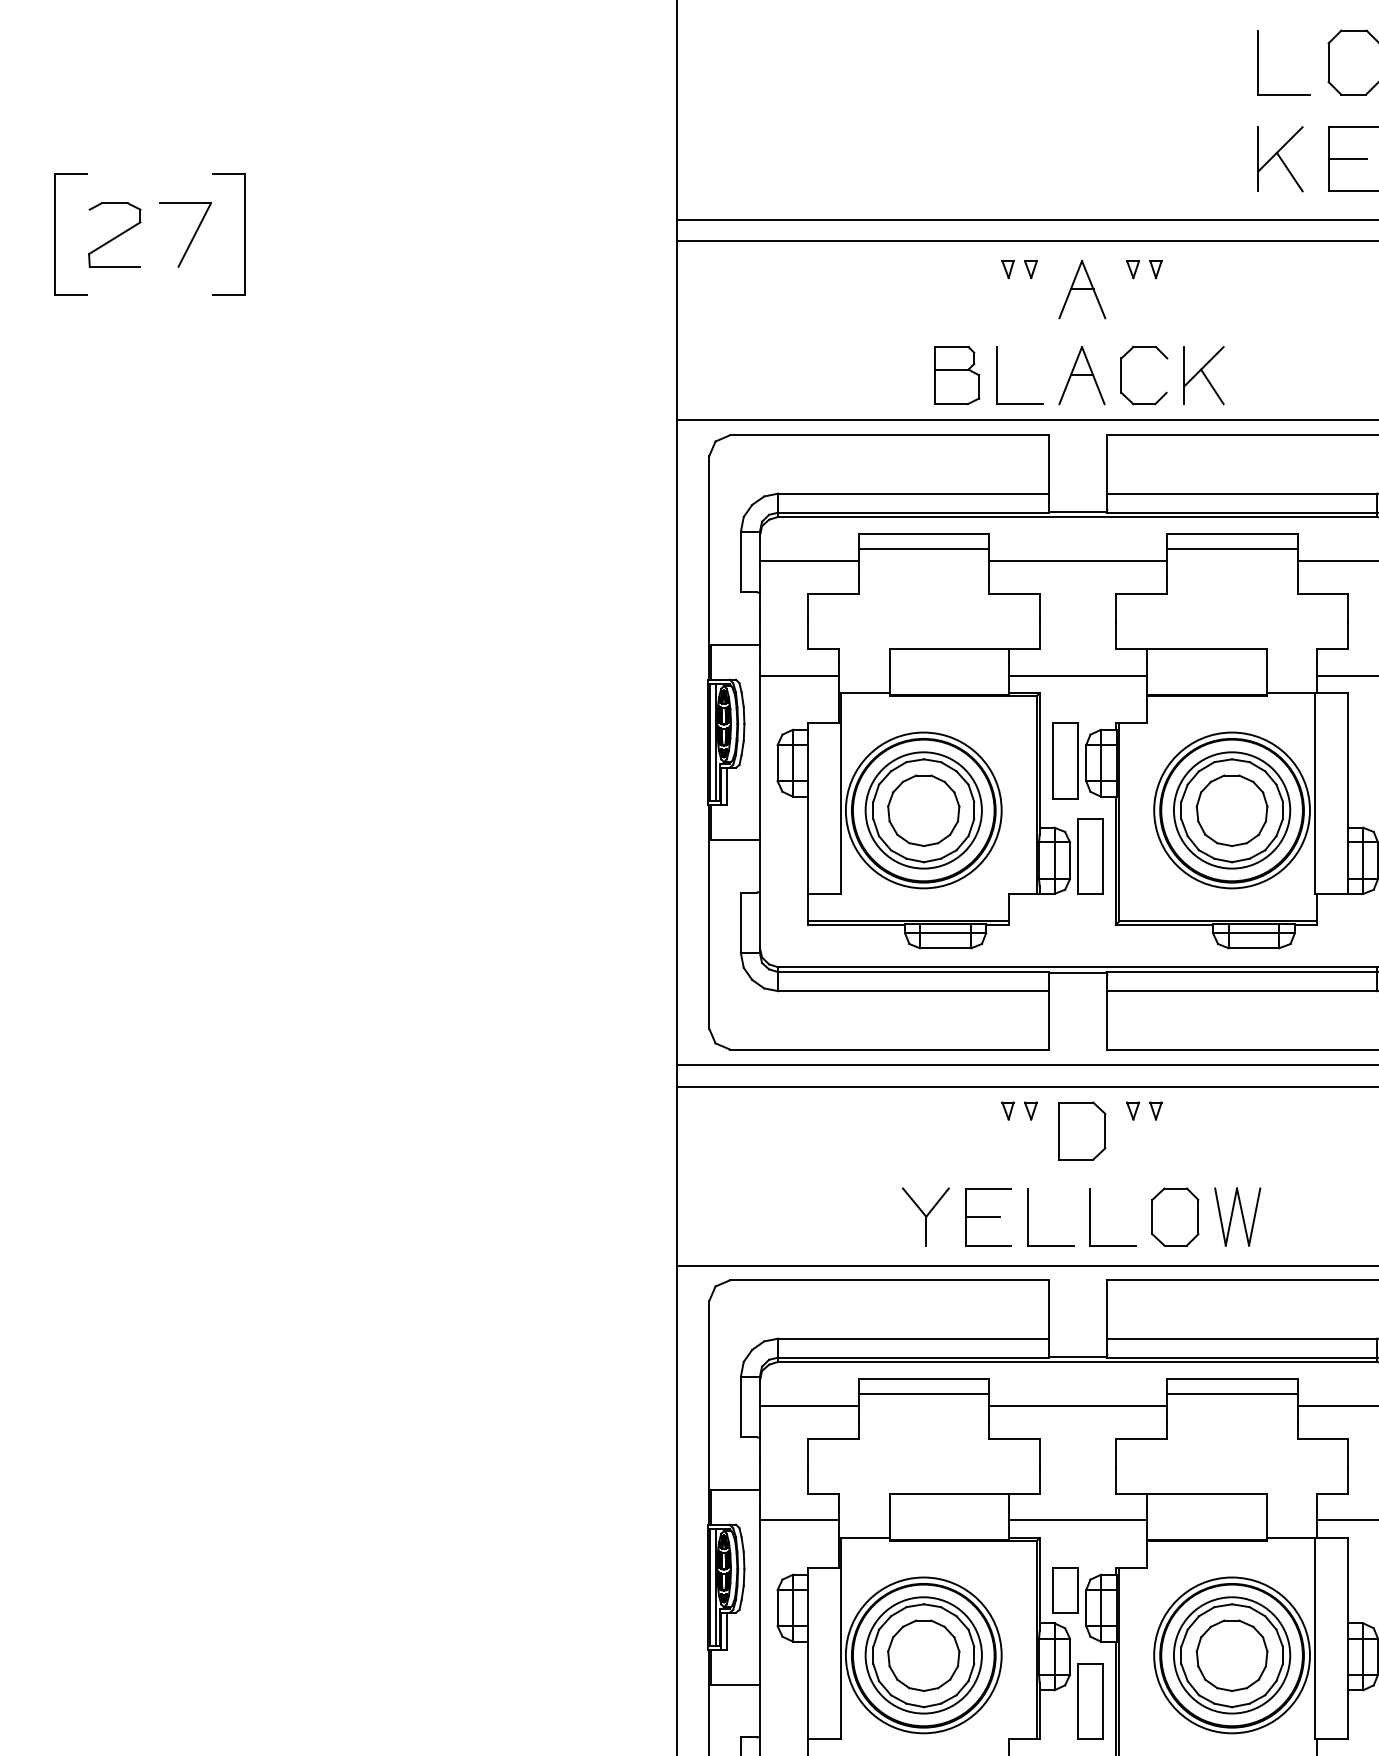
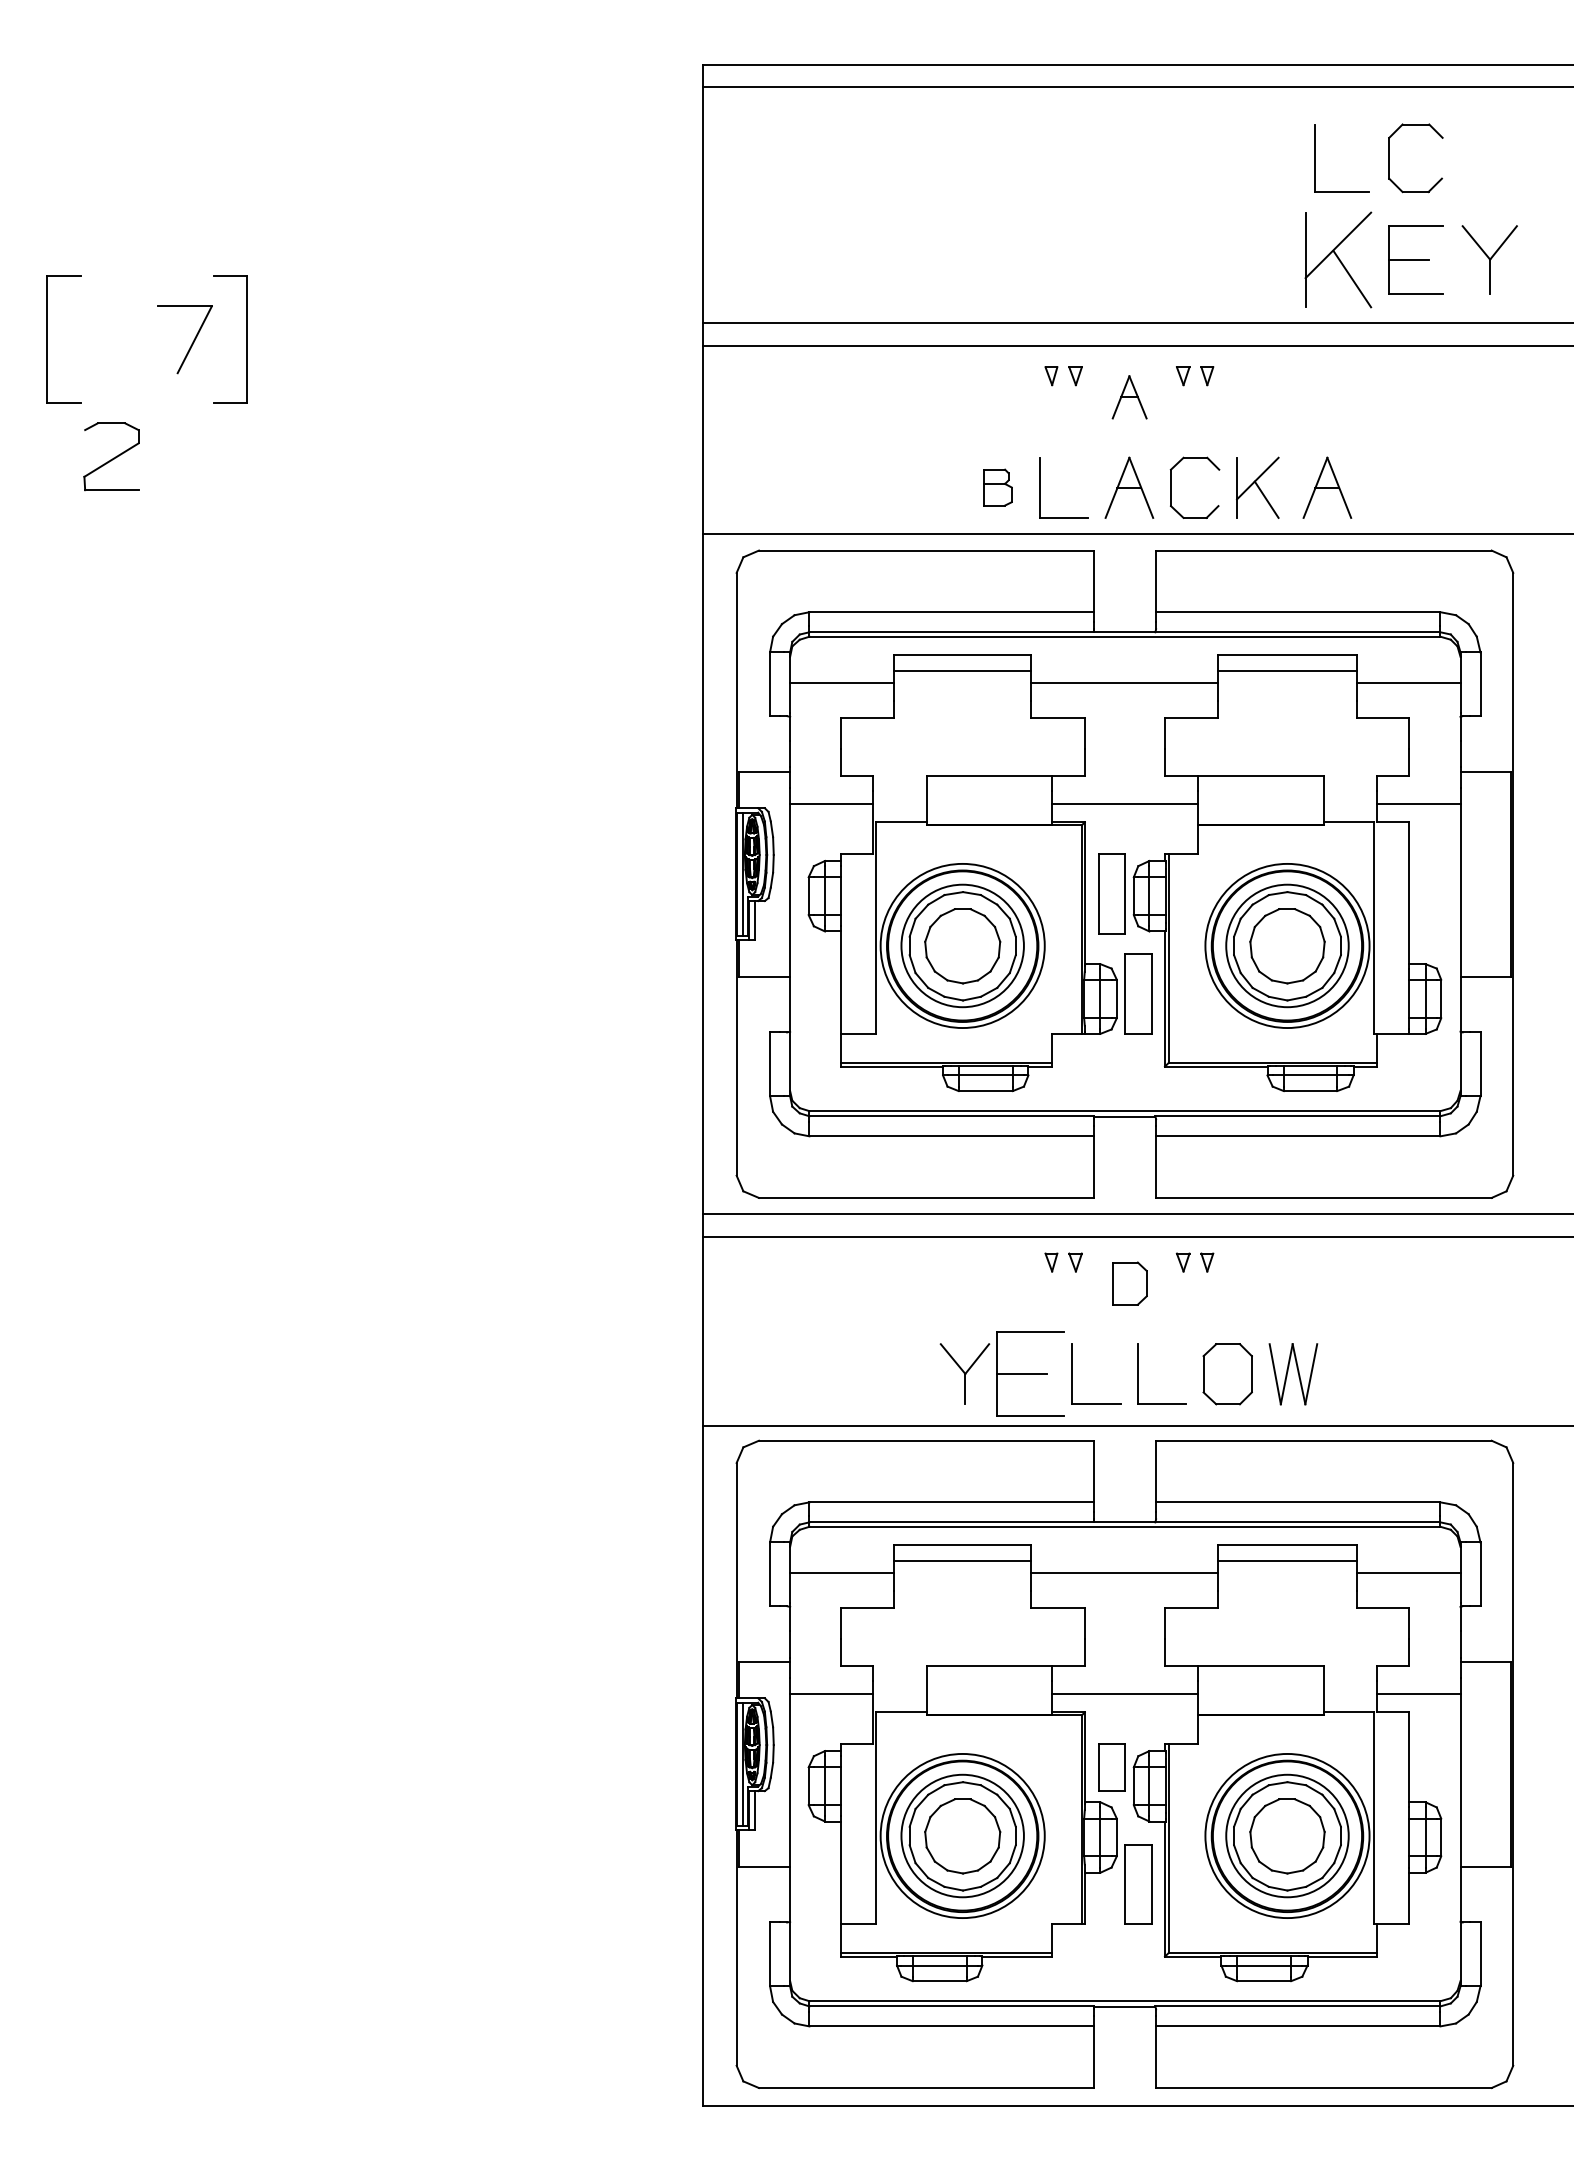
part: (1280, 158) -> (1338, 259), size x1.4
part: (114, 234) -> (111, 456), moved
part: (1082, 289) -> (1129, 397), size x0.7
part: (956, 375) -> (997, 487), size x0.6
part: (1270, 375) -> (1327, 487), added
part: (1082, 1130) -> (1129, 1283), size x0.7
part: (988, 1216) -> (1030, 1373), size x1.4

